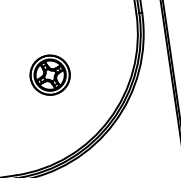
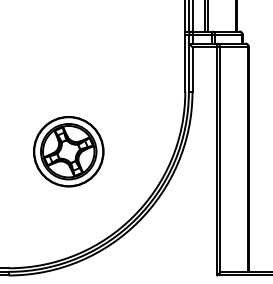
part: (49, 74) -> (68, 151), size x1.43

